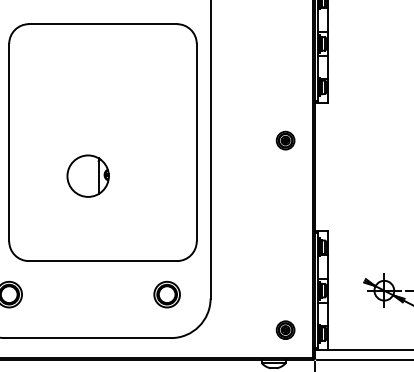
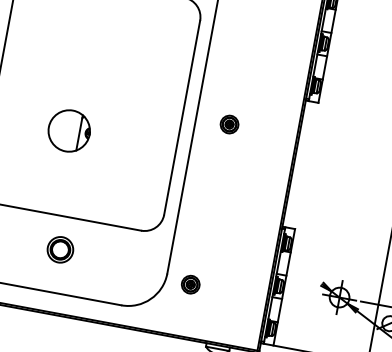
part: (285, 140) -> (229, 124), moved
part: (166, 294) -> (59, 249), moved
part: (285, 329) -> (190, 284), moved

